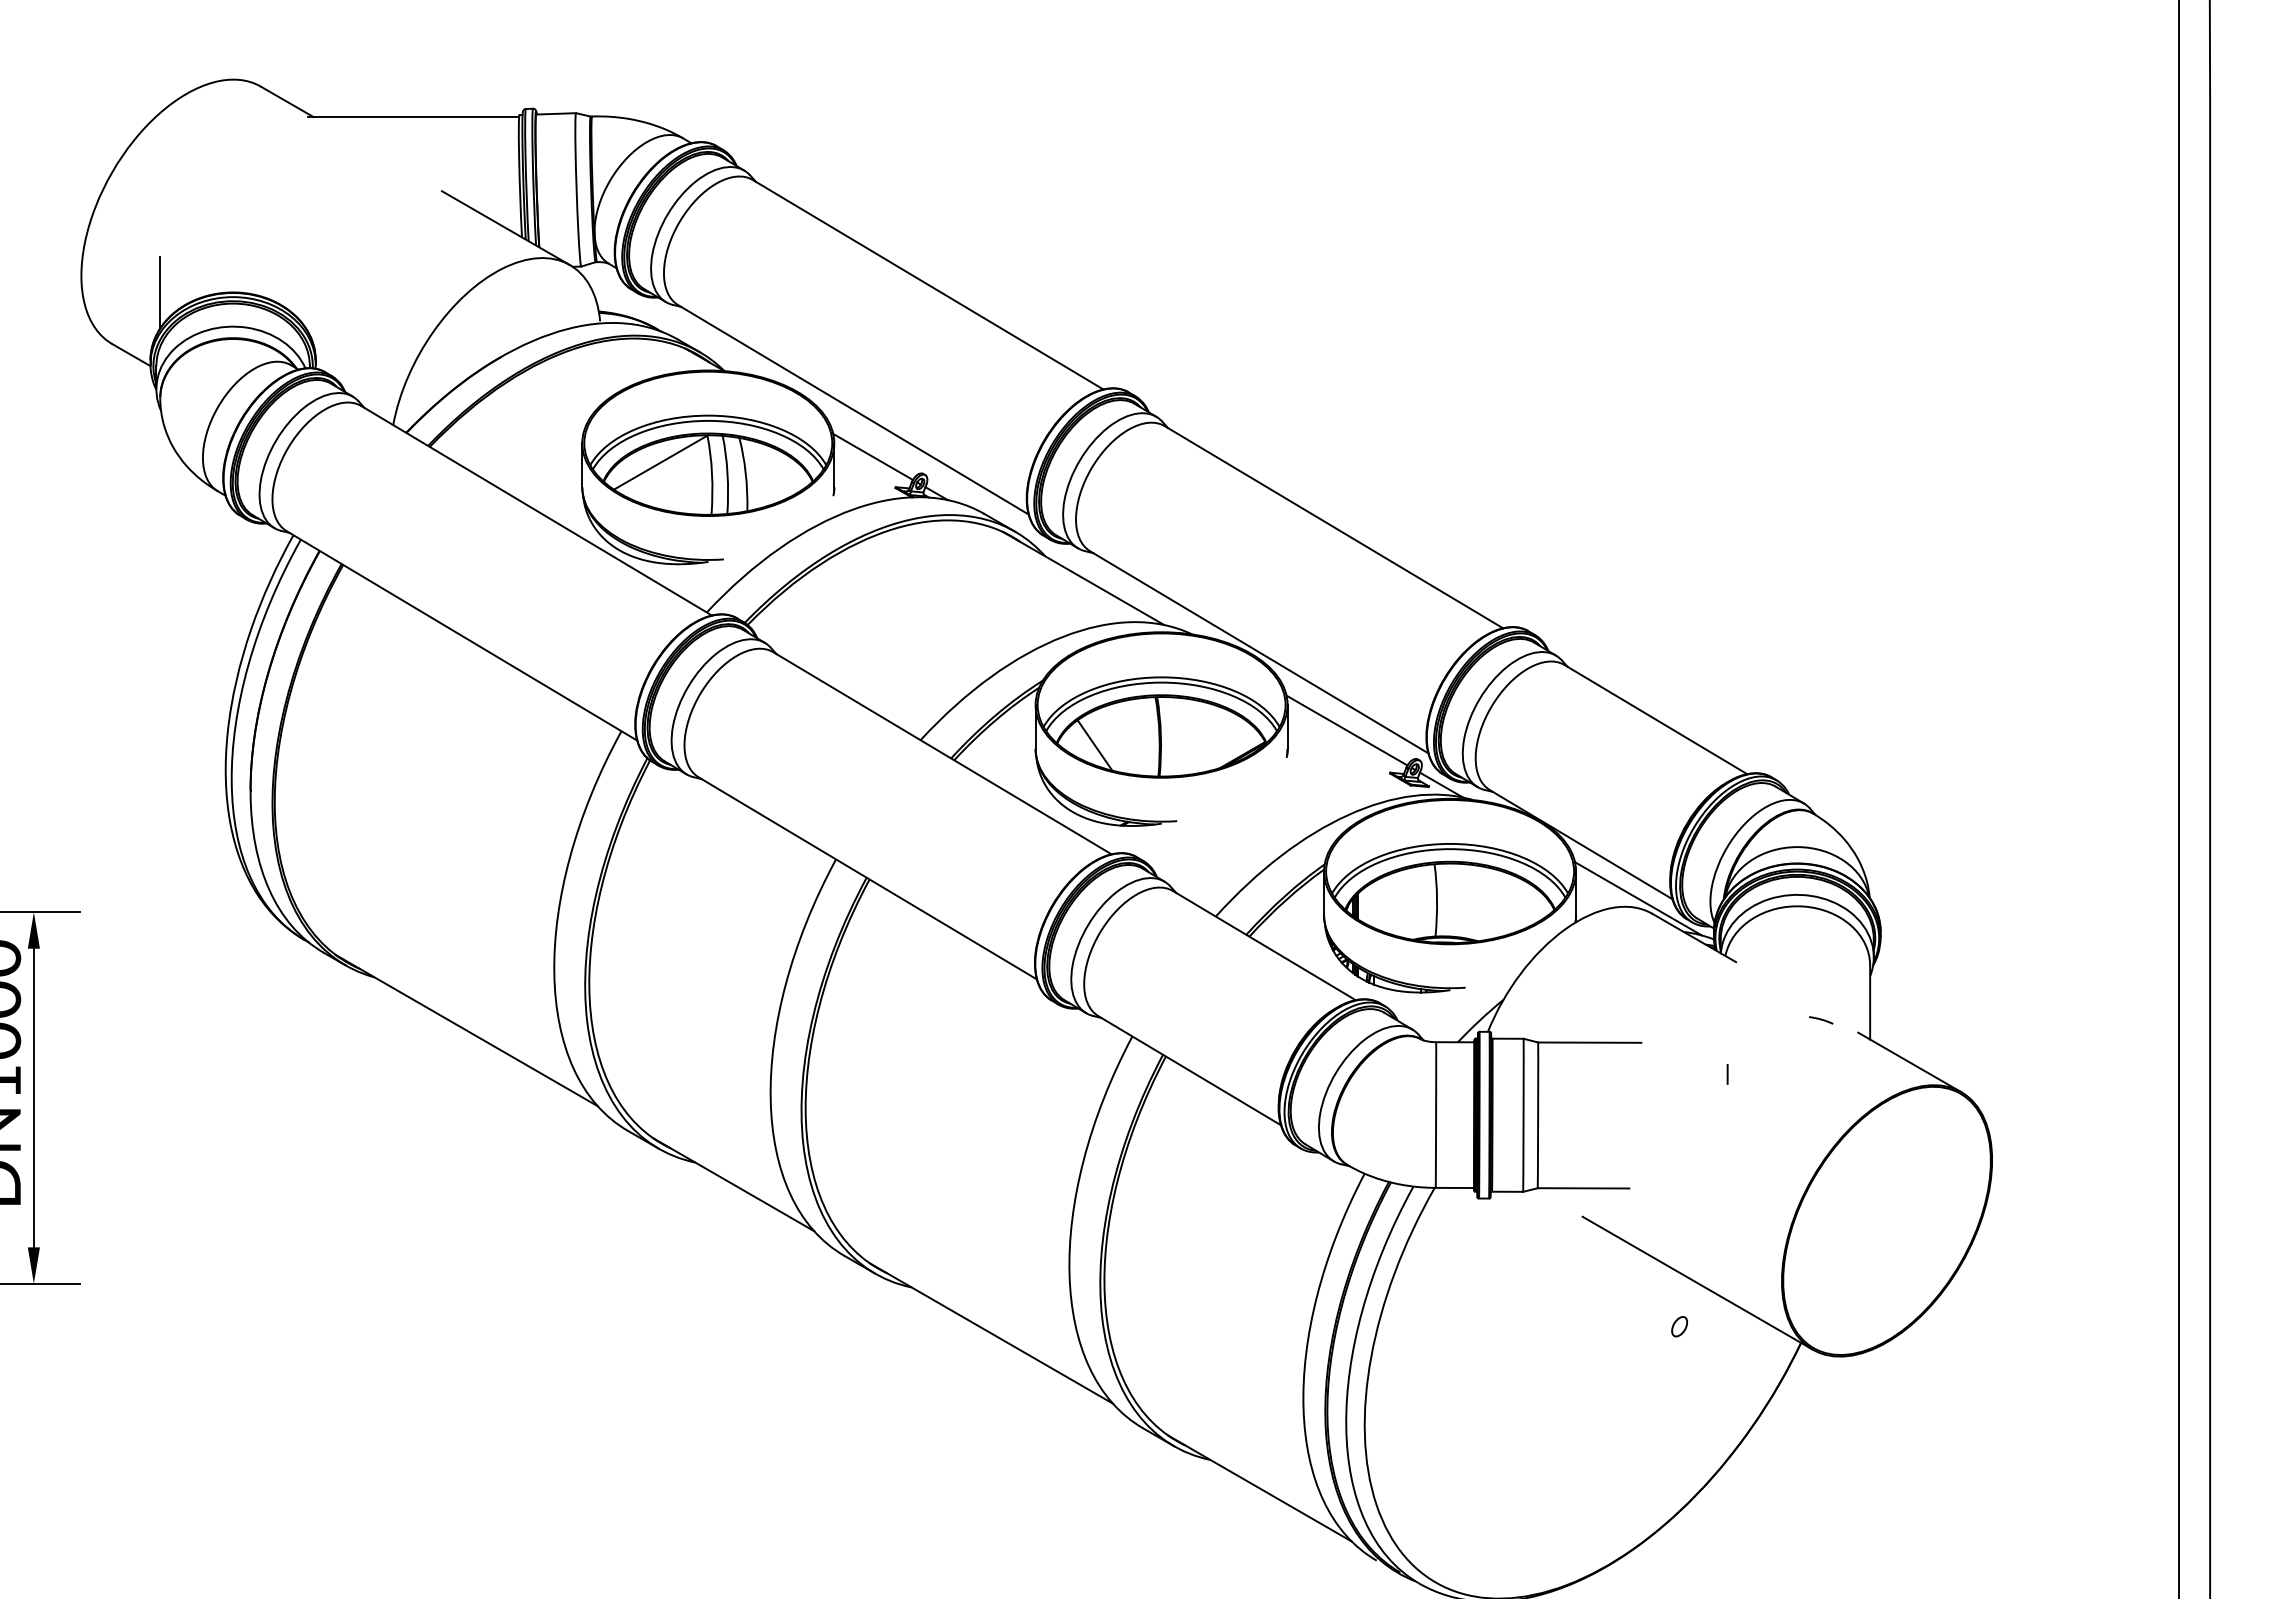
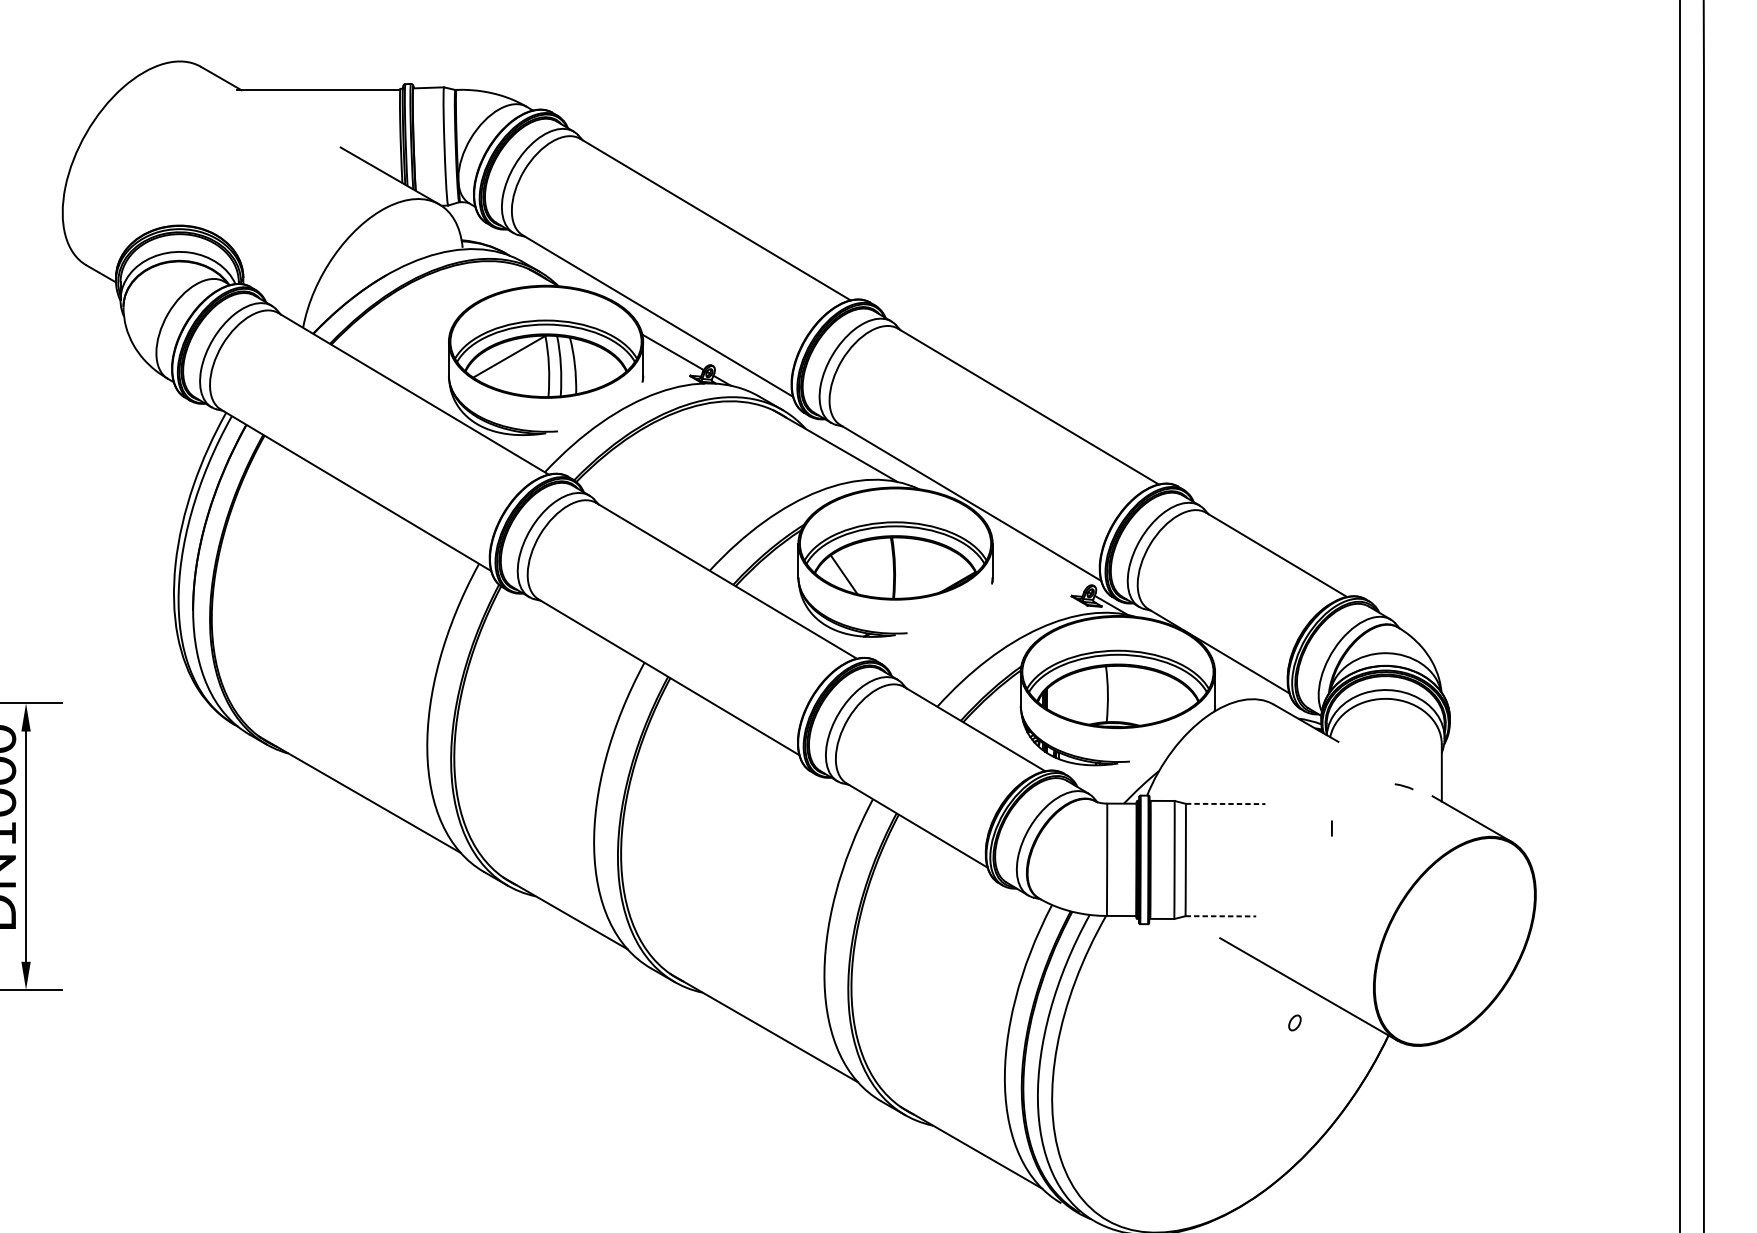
line: (160, 292) -> (123, 225), removed
line: (1346, 730) -> (1038, 563), removed
line: (1638, 898) -> (1263, 692), removed
line: (1589, 1042) -> (1225, 803), solid -> dashed
line: (1583, 1188) -> (1220, 916), solid -> dashed

